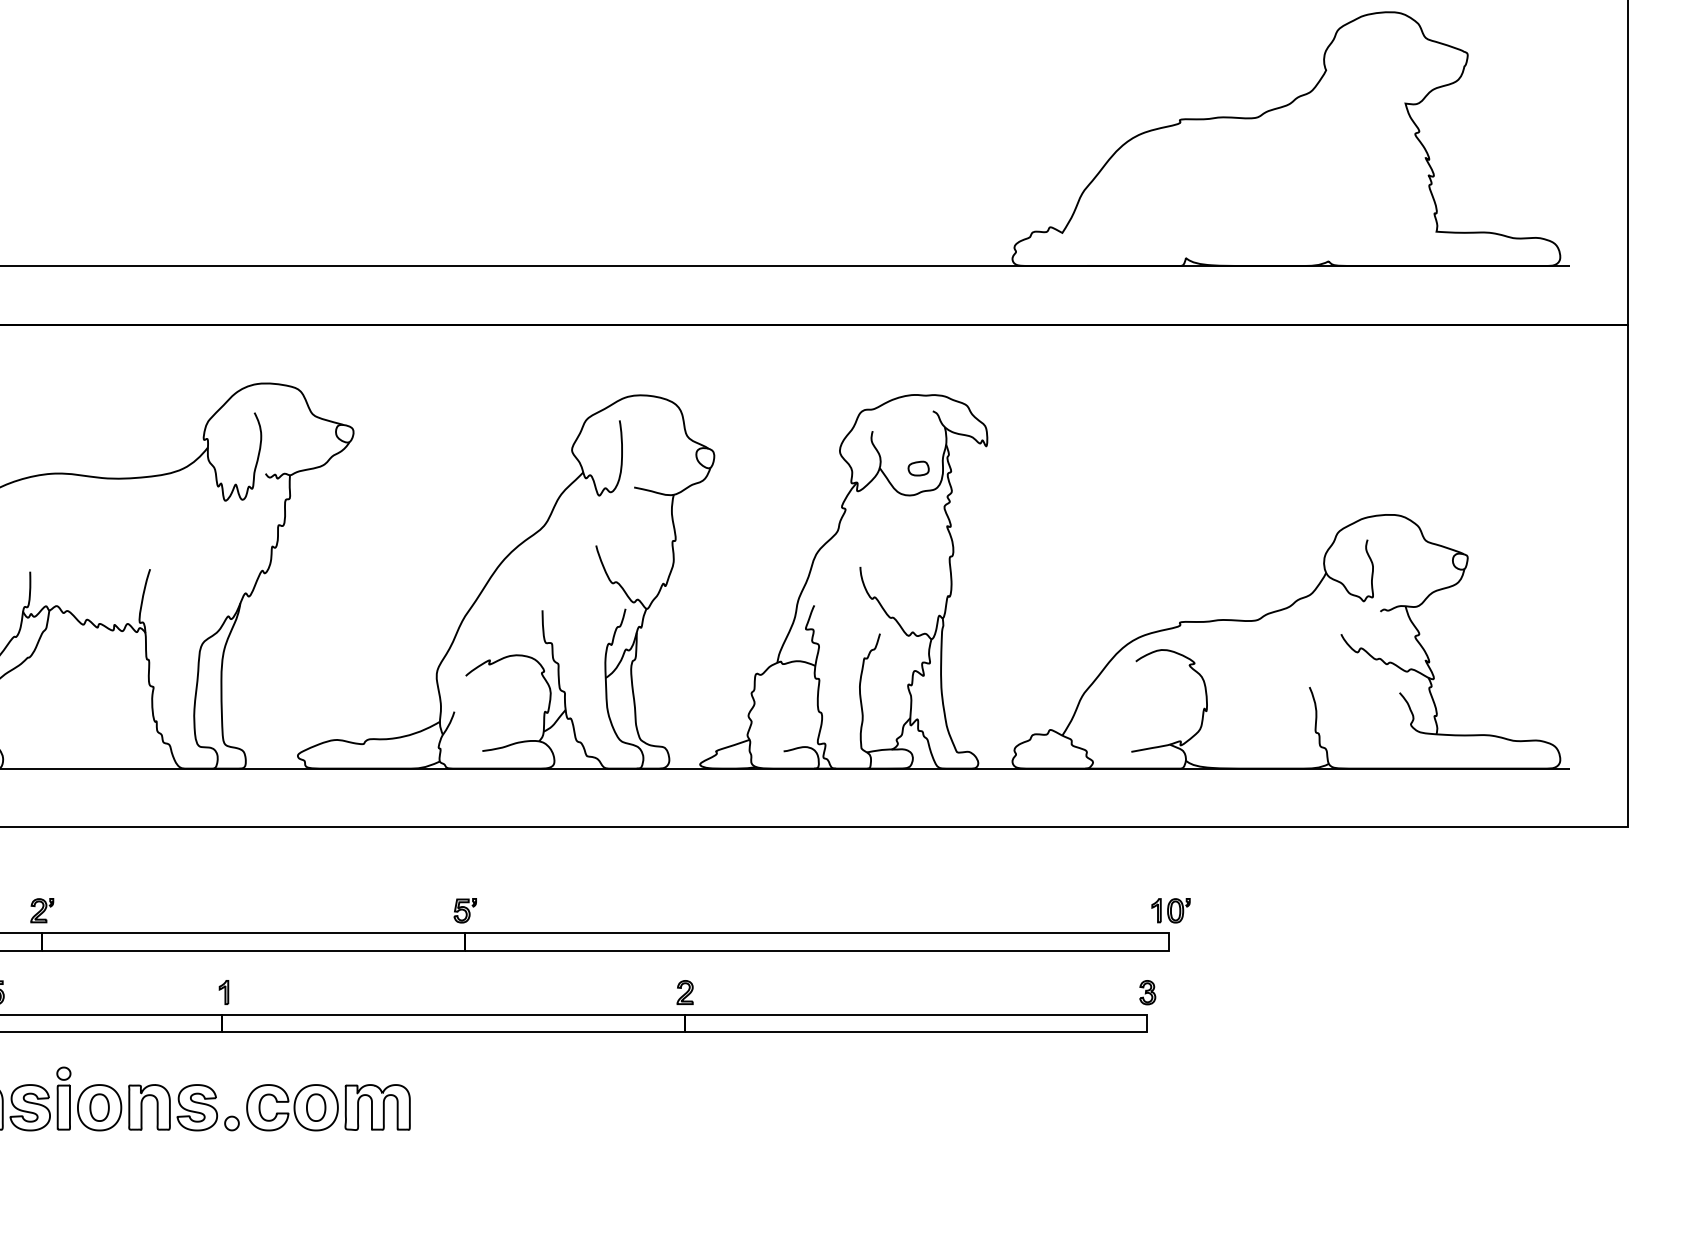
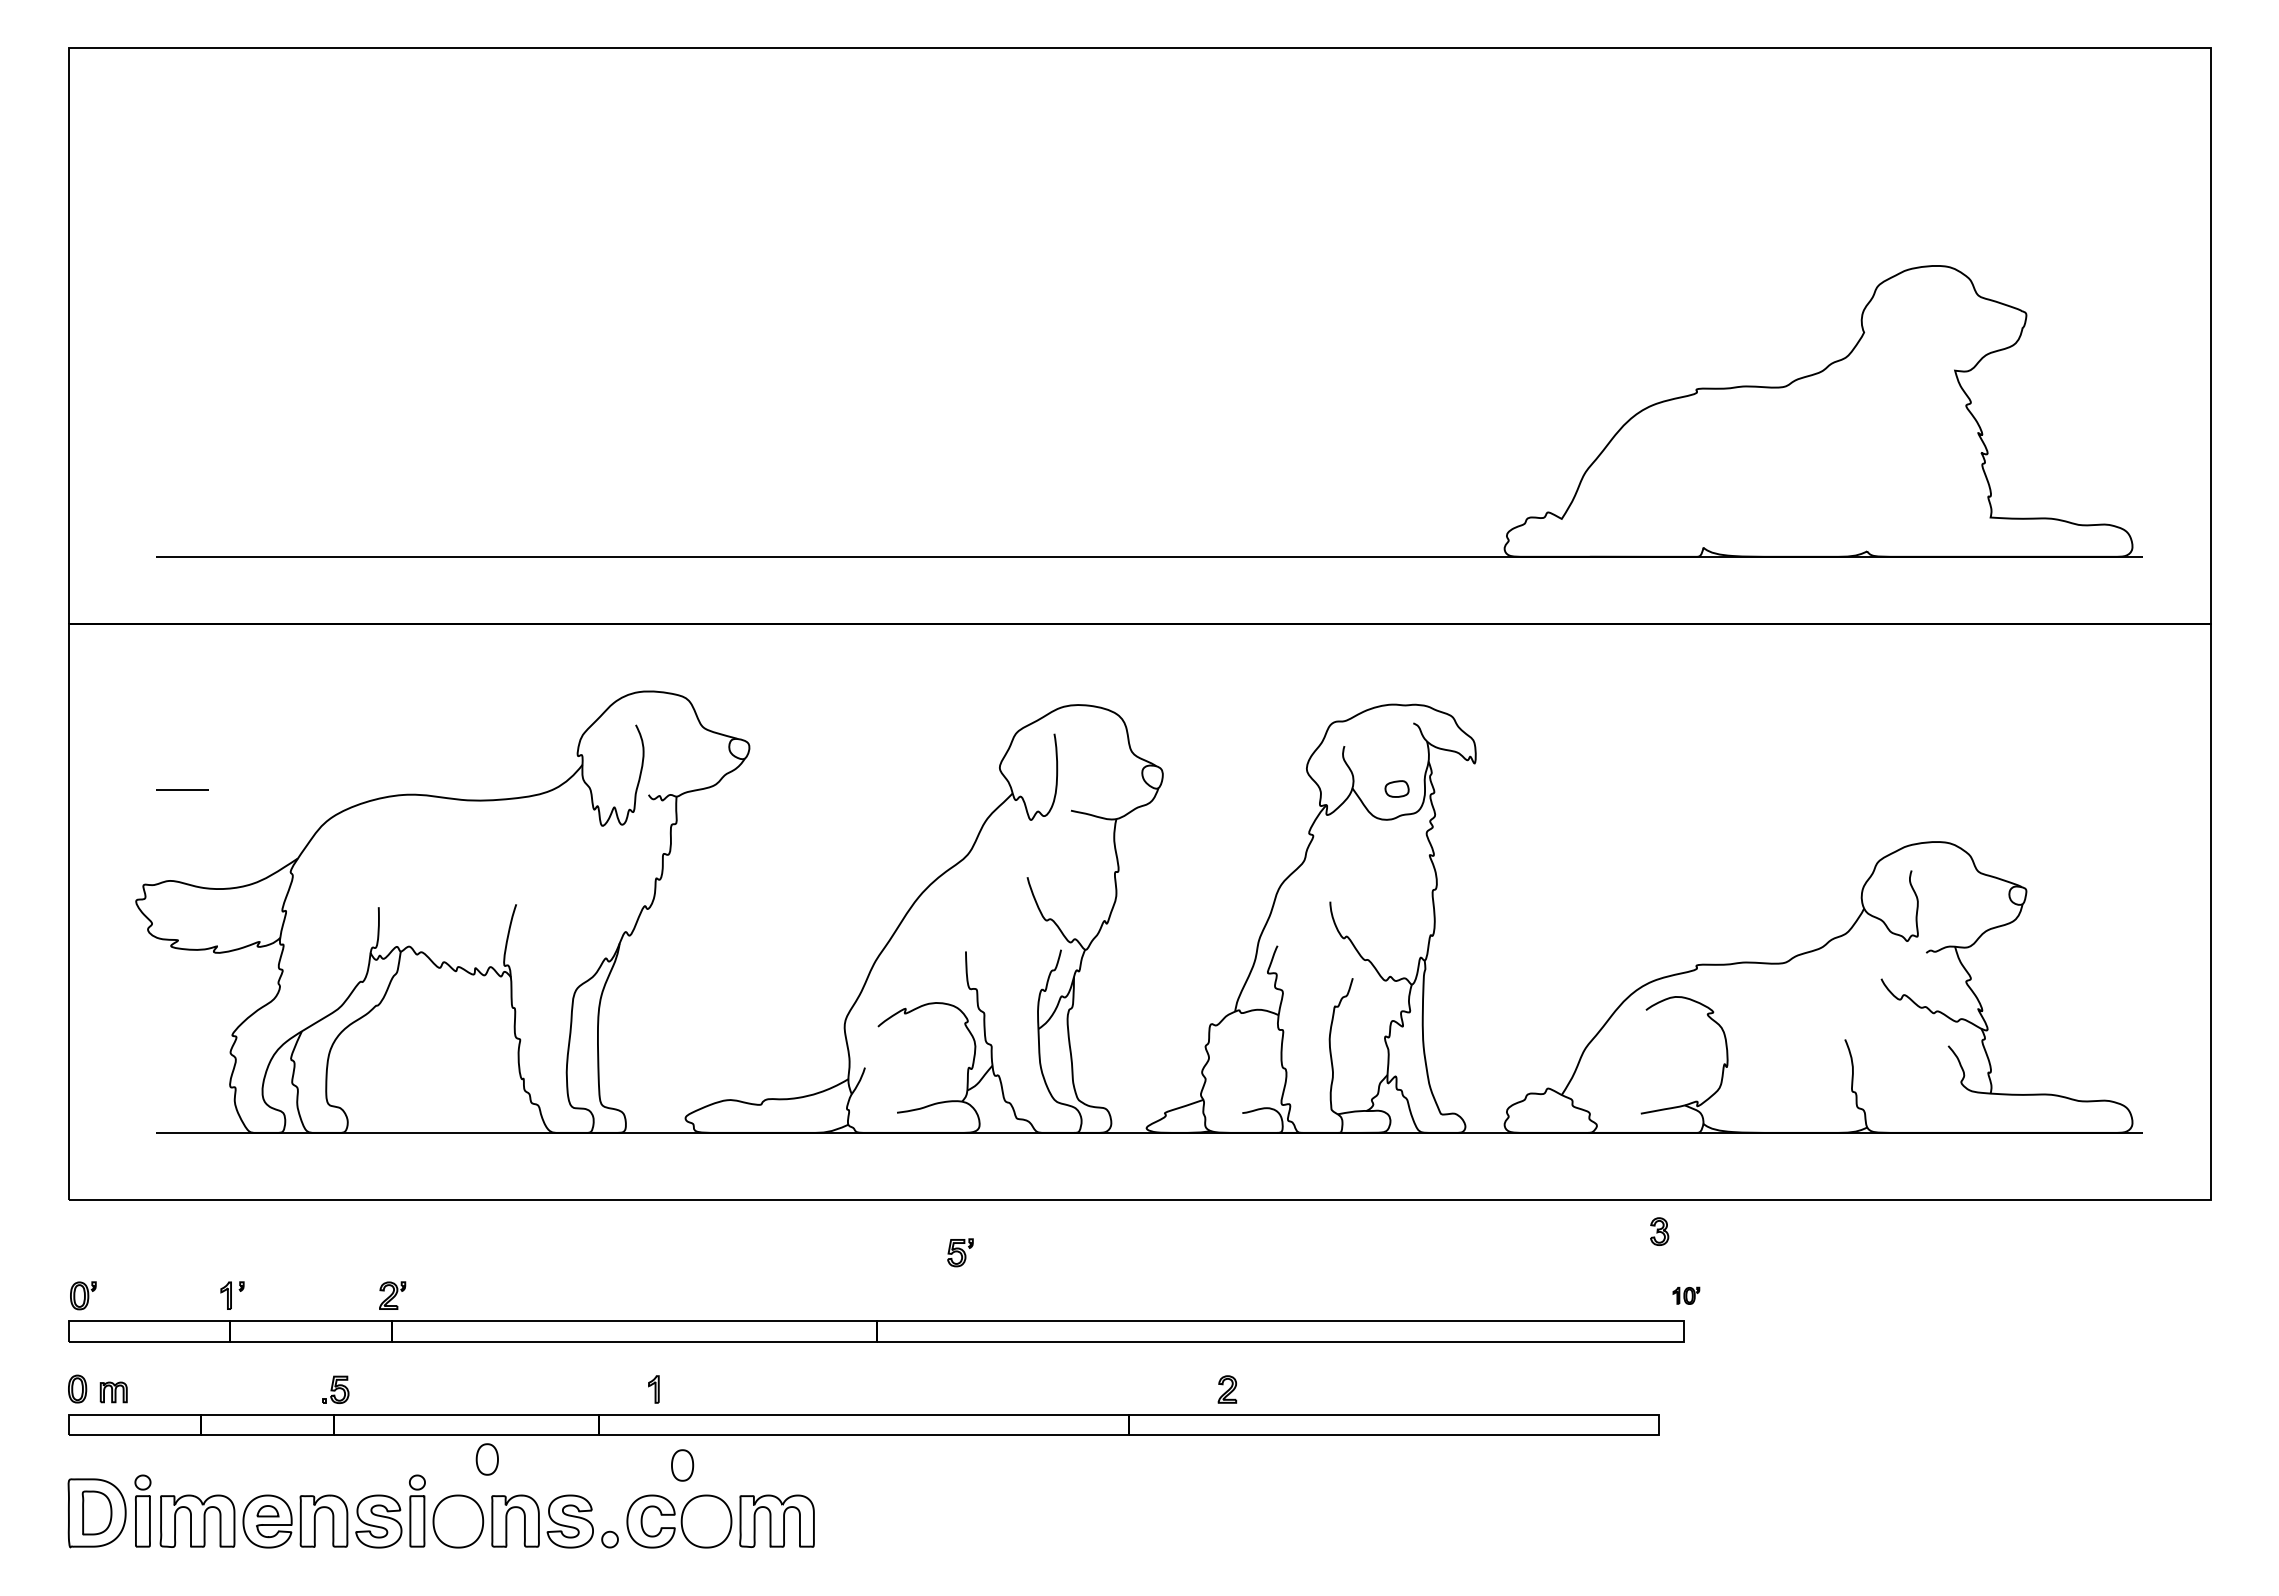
part: (465, 910) -> (960, 1252), moved
part: (1171, 910) -> (1686, 1295), size x0.6
part: (223, 992) -> (653, 1389), moved
part: (685, 992) -> (1227, 1389), moved
part: (1147, 992) -> (1659, 1231), moved
part: (98, 1107) -> (486, 1459), moved
part: (316, 1107) -> (682, 1465), moved

